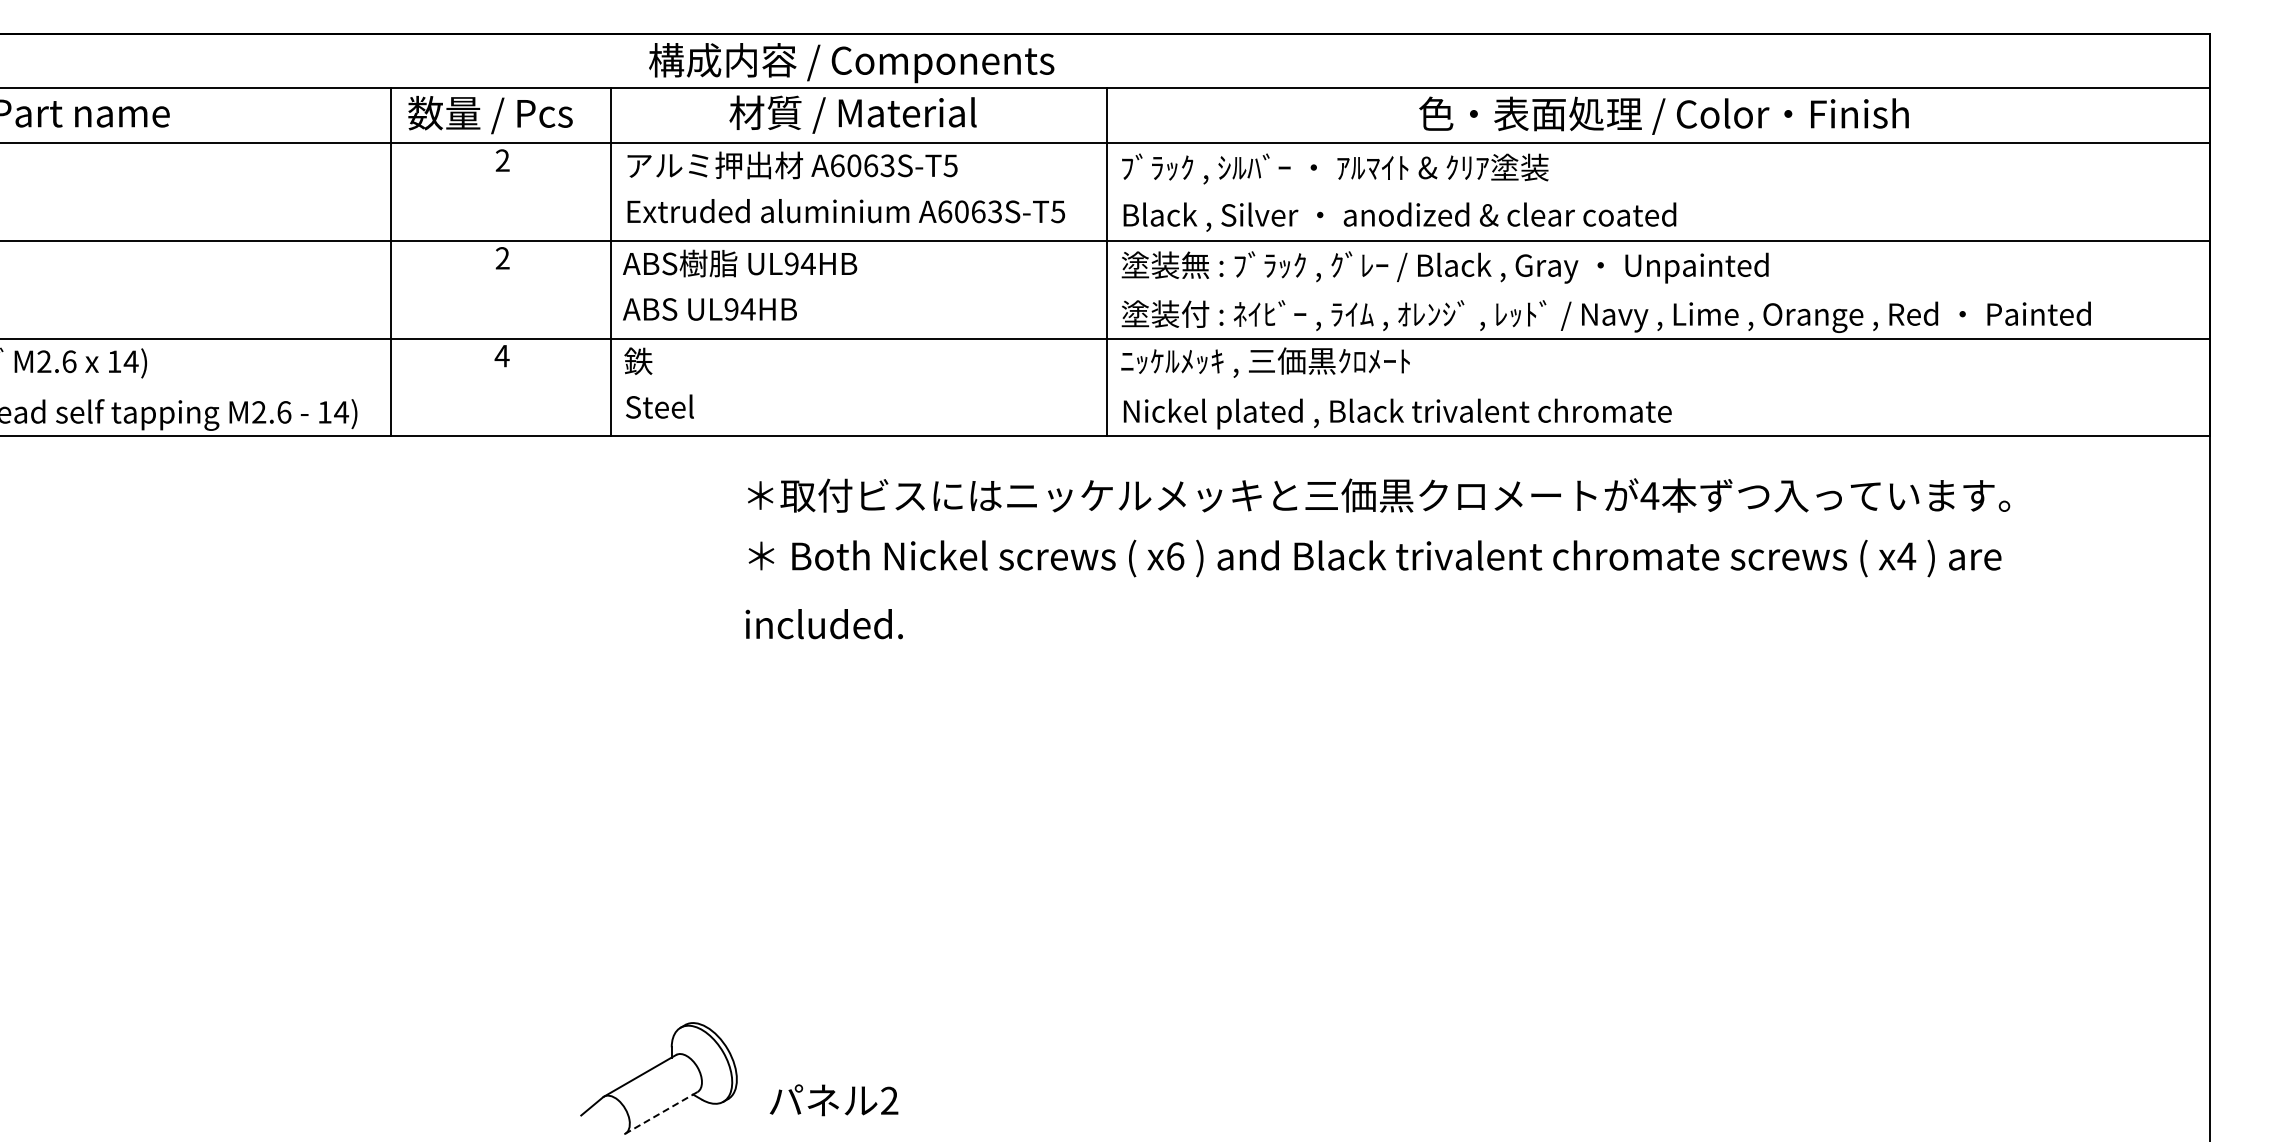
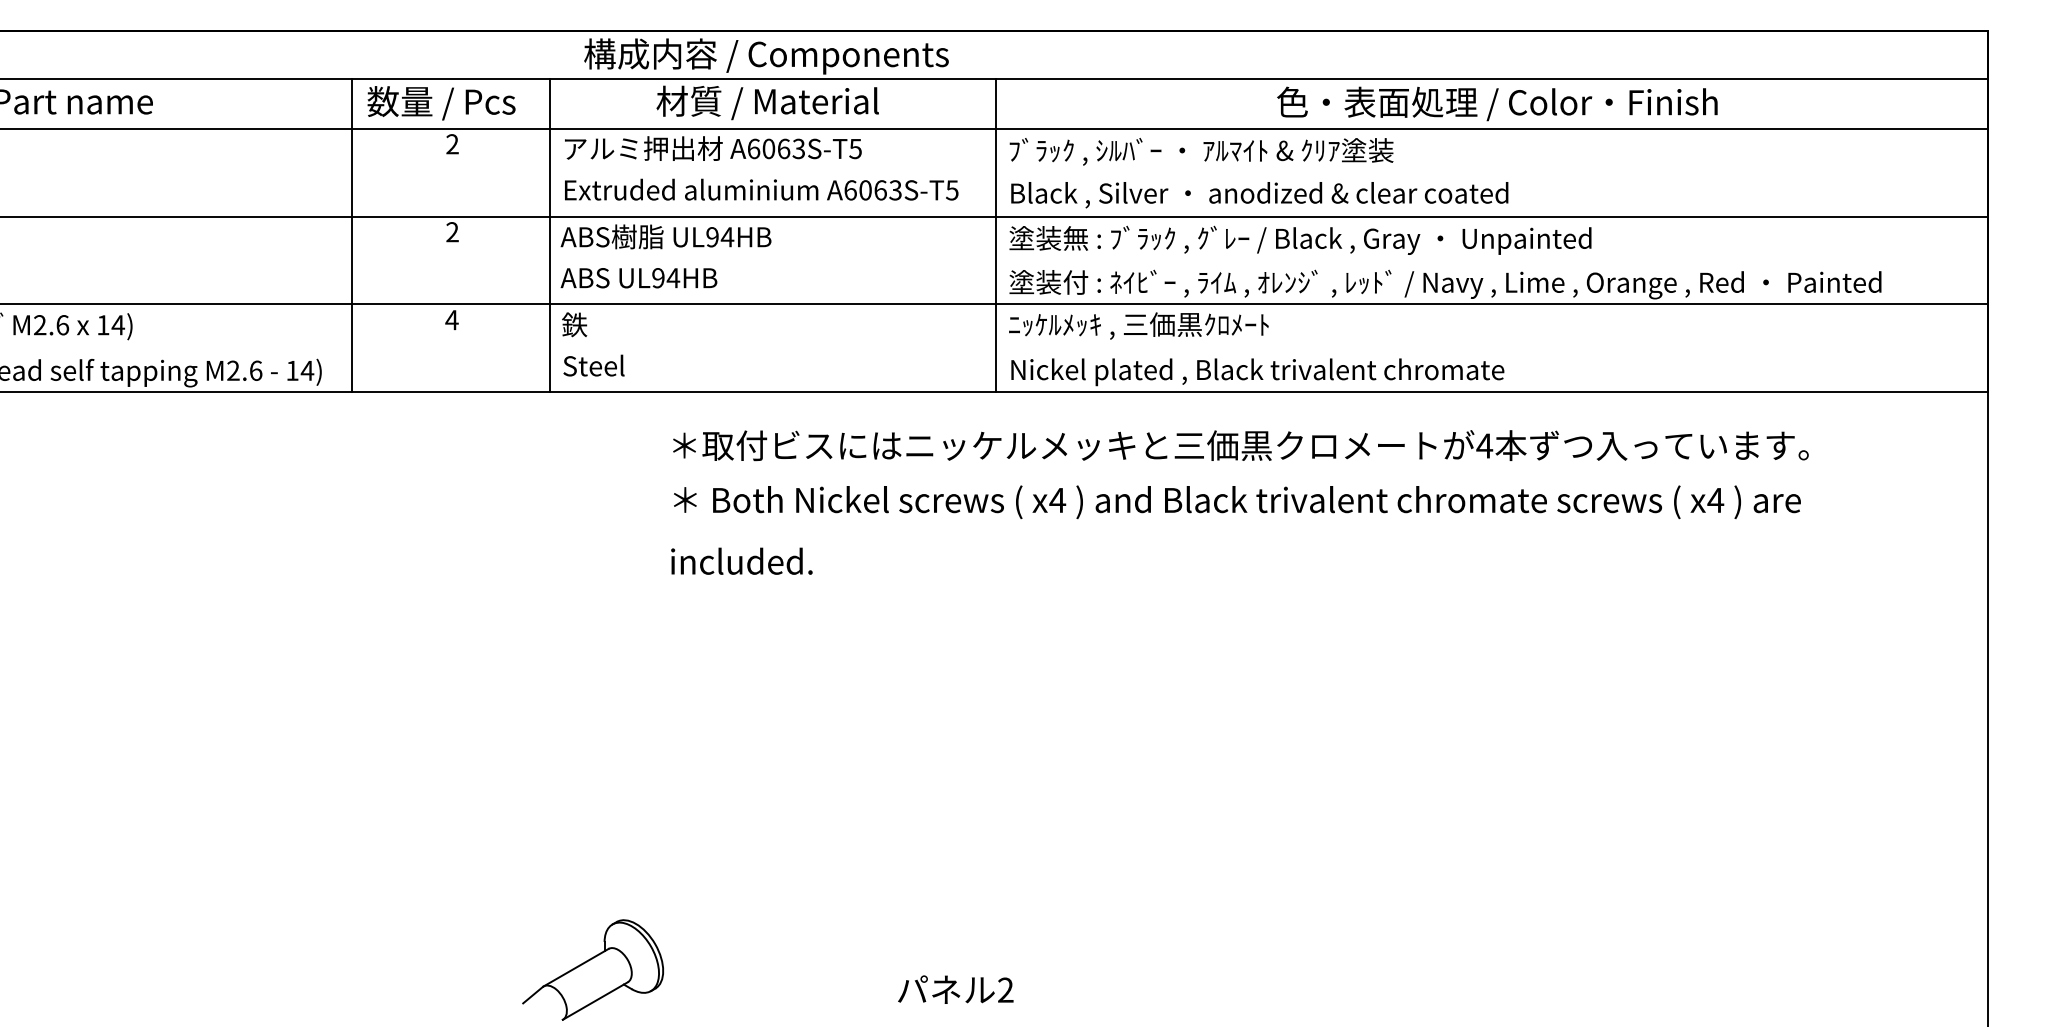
text: (1175, 556) -> (1057, 500), x6 -> x4
text: (833, 1100) -> (955, 989), moved
line: (661, 1112) -> (595, 1000), dashed -> solid

